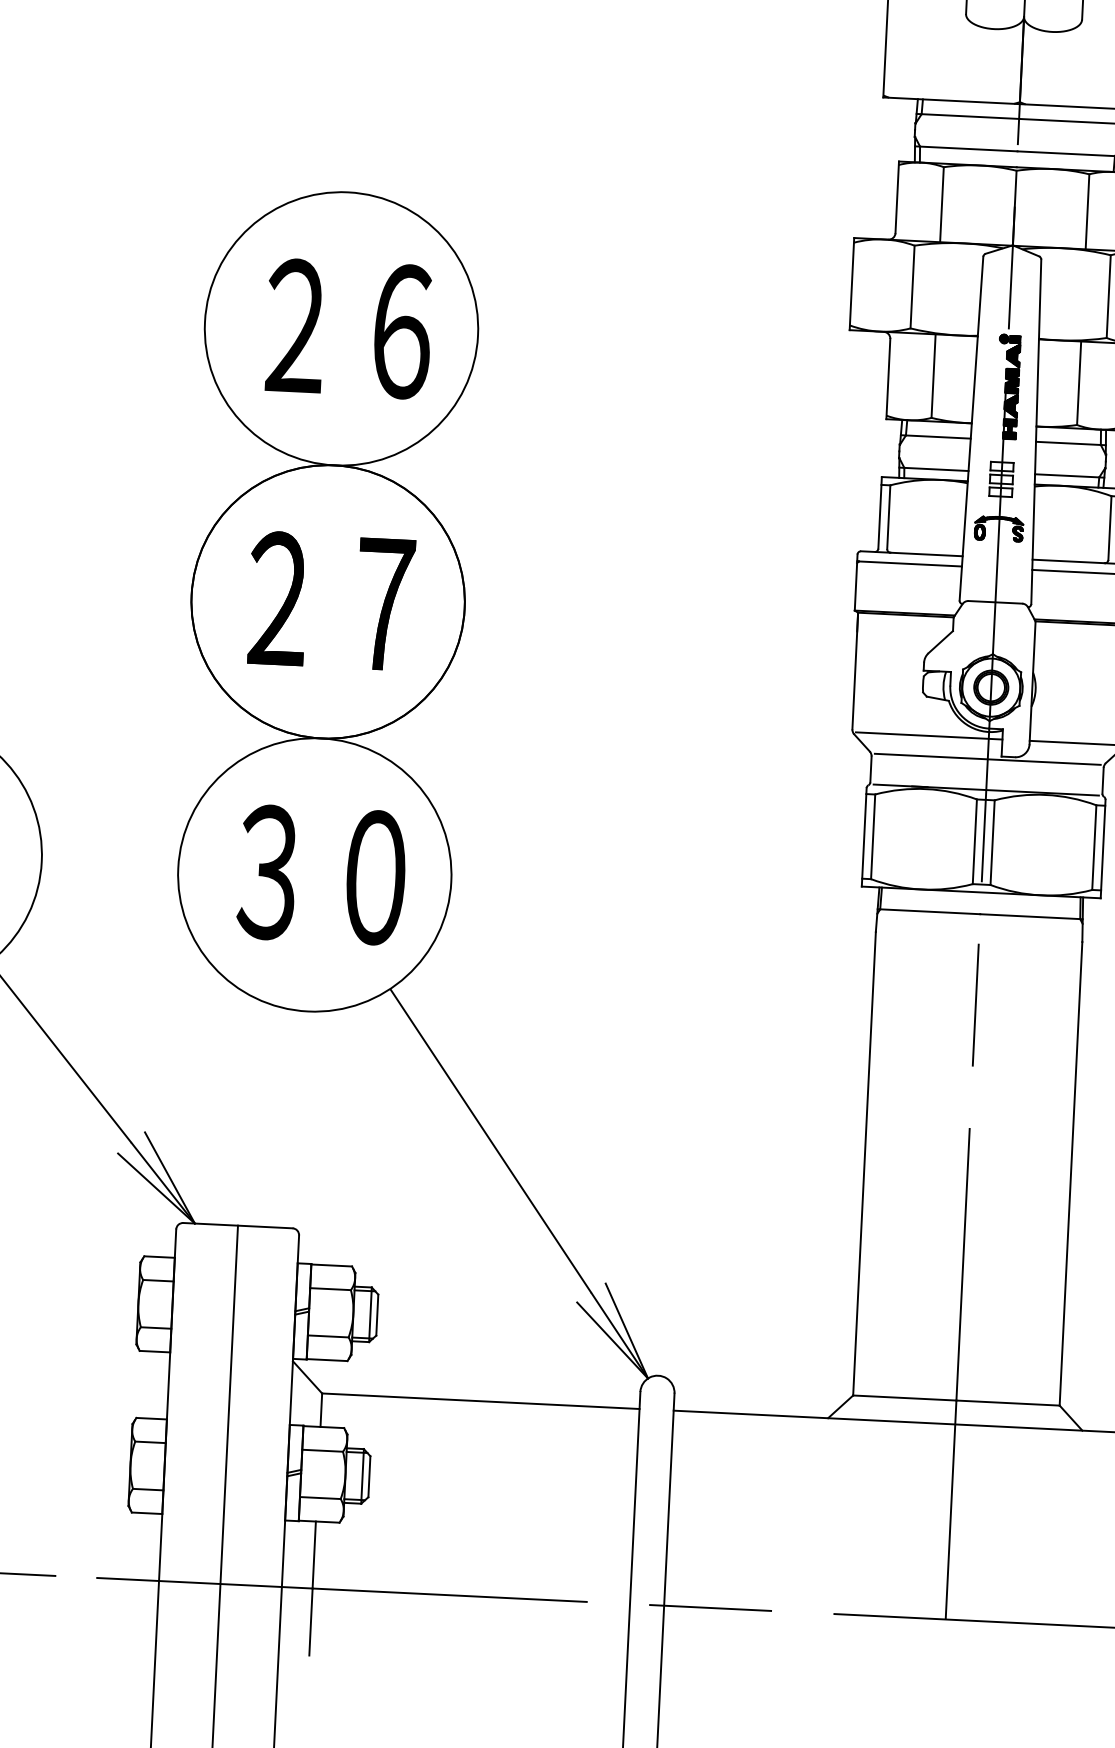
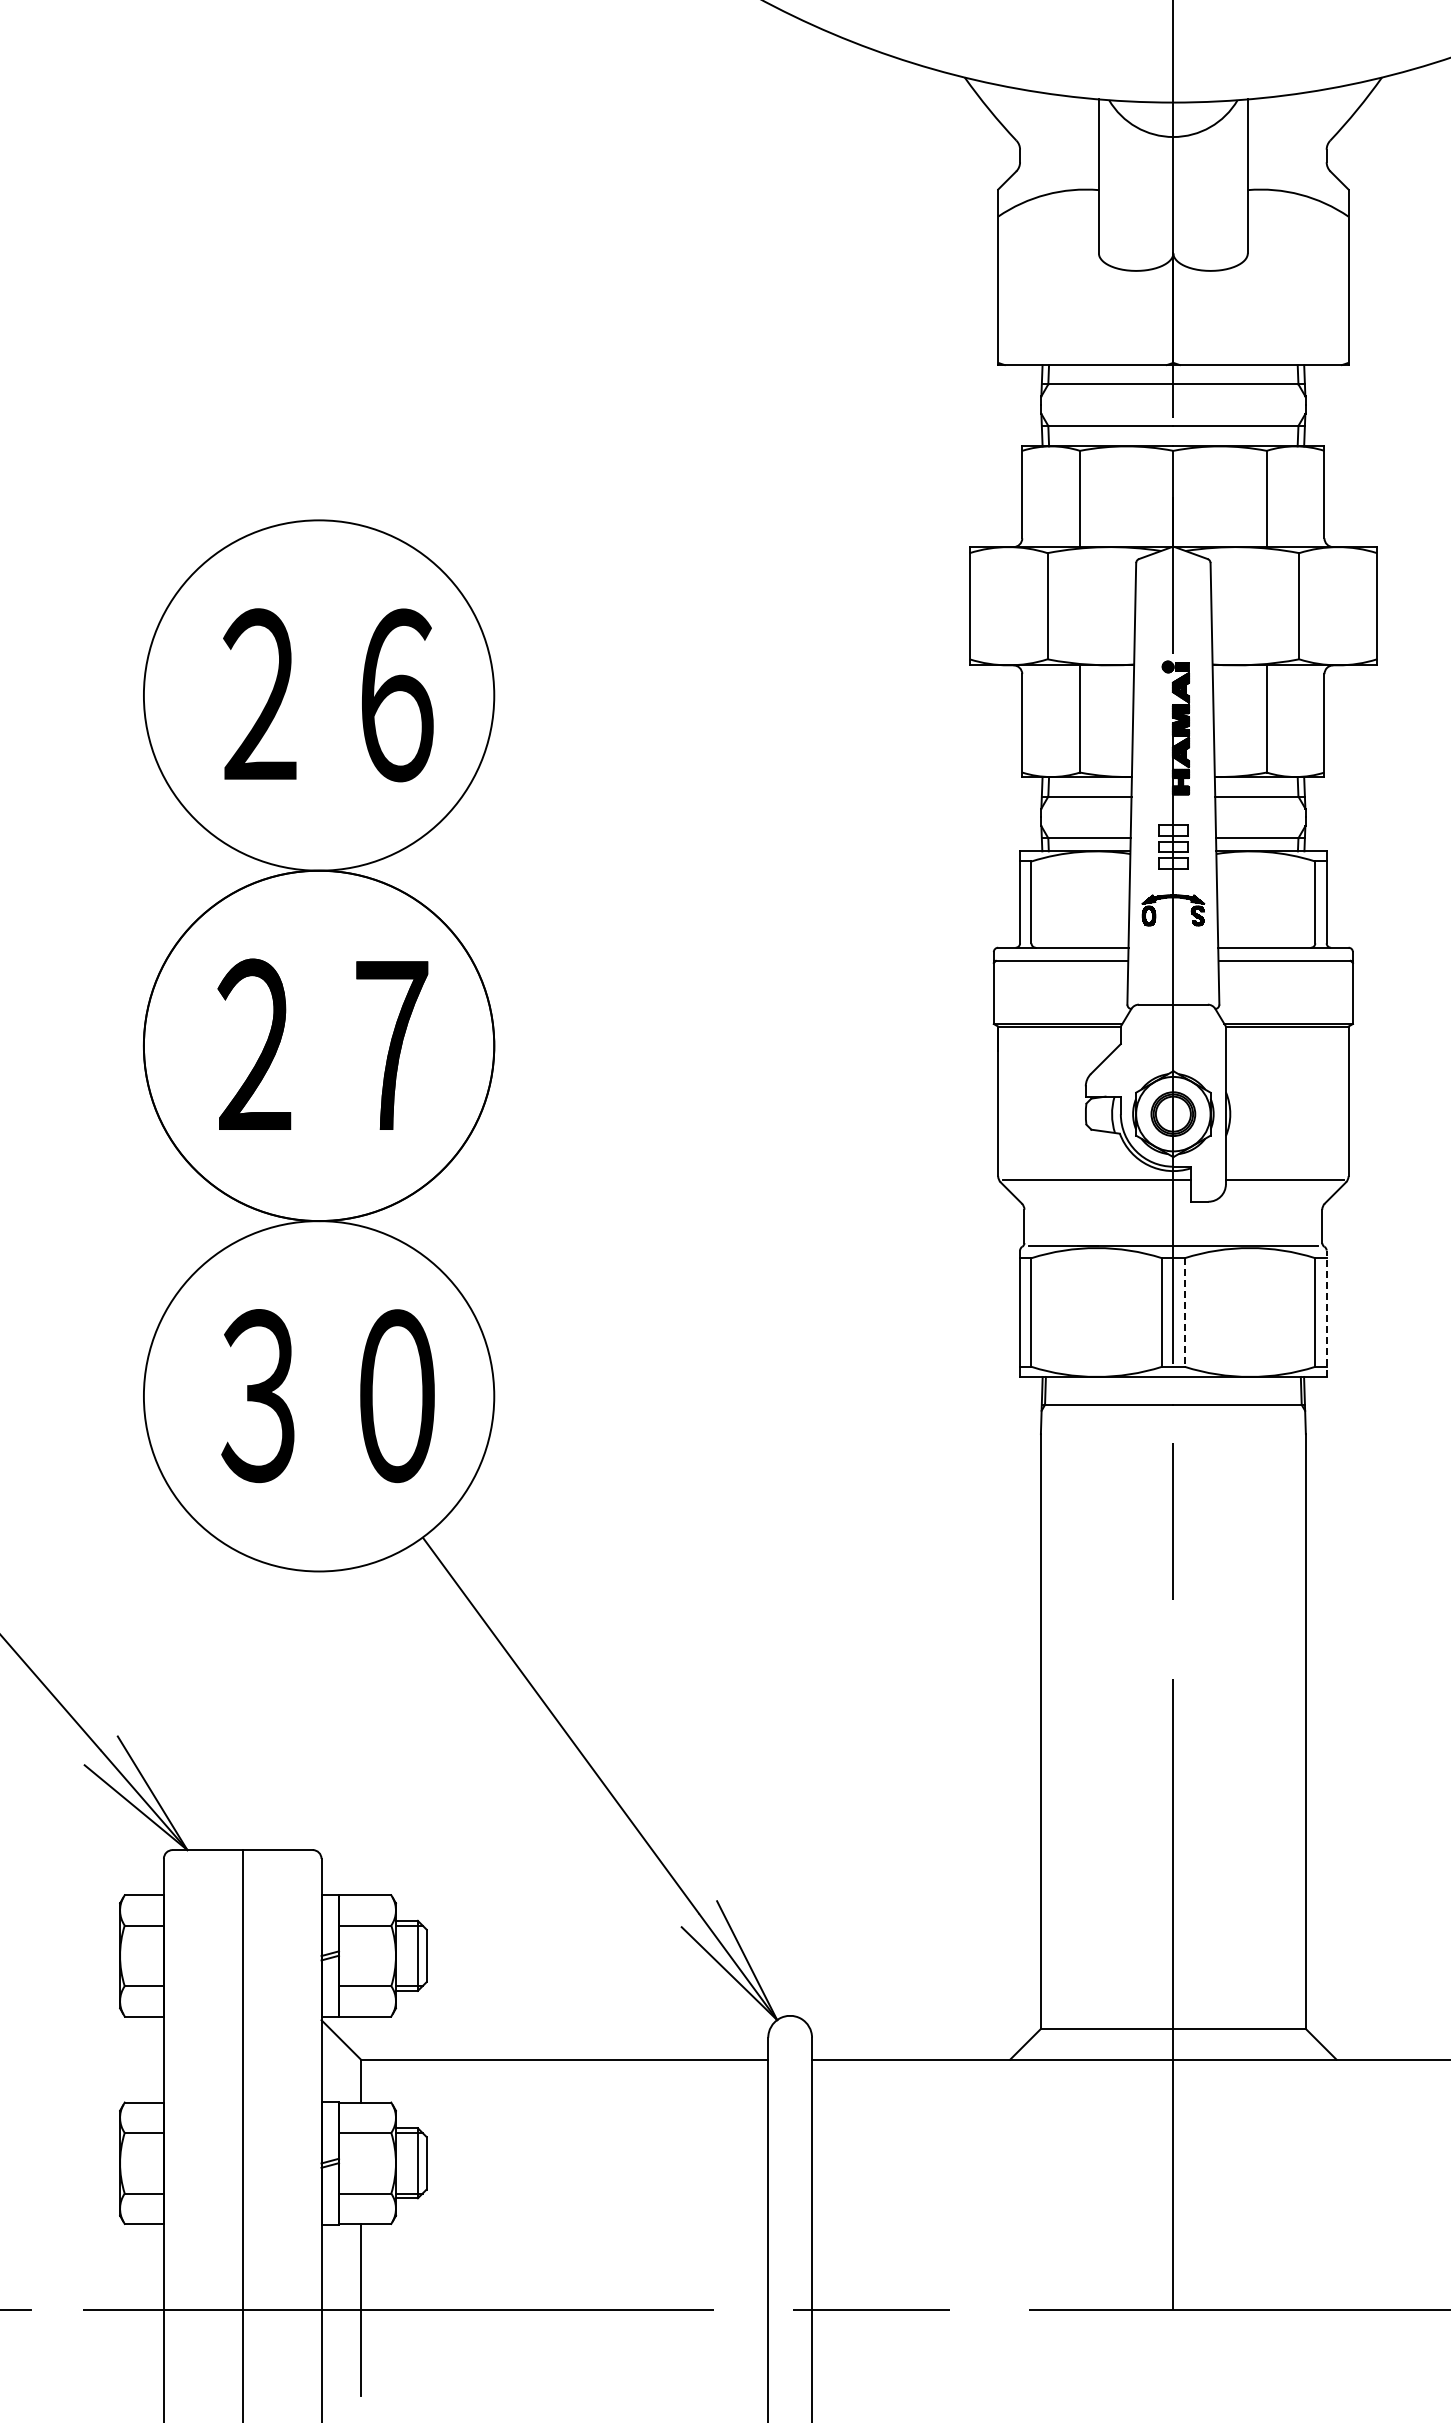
line: (987, 759) -> (1173, 1206), removed
line: (992, 843) -> (1184, 1313), solid -> dashed
line: (1103, 848) -> (1326, 1313), solid -> dashed

